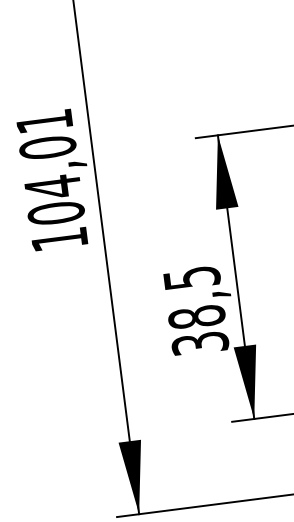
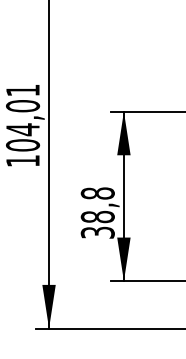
text: (191, 277) -> (97, 193), 38,5 -> 38,8

